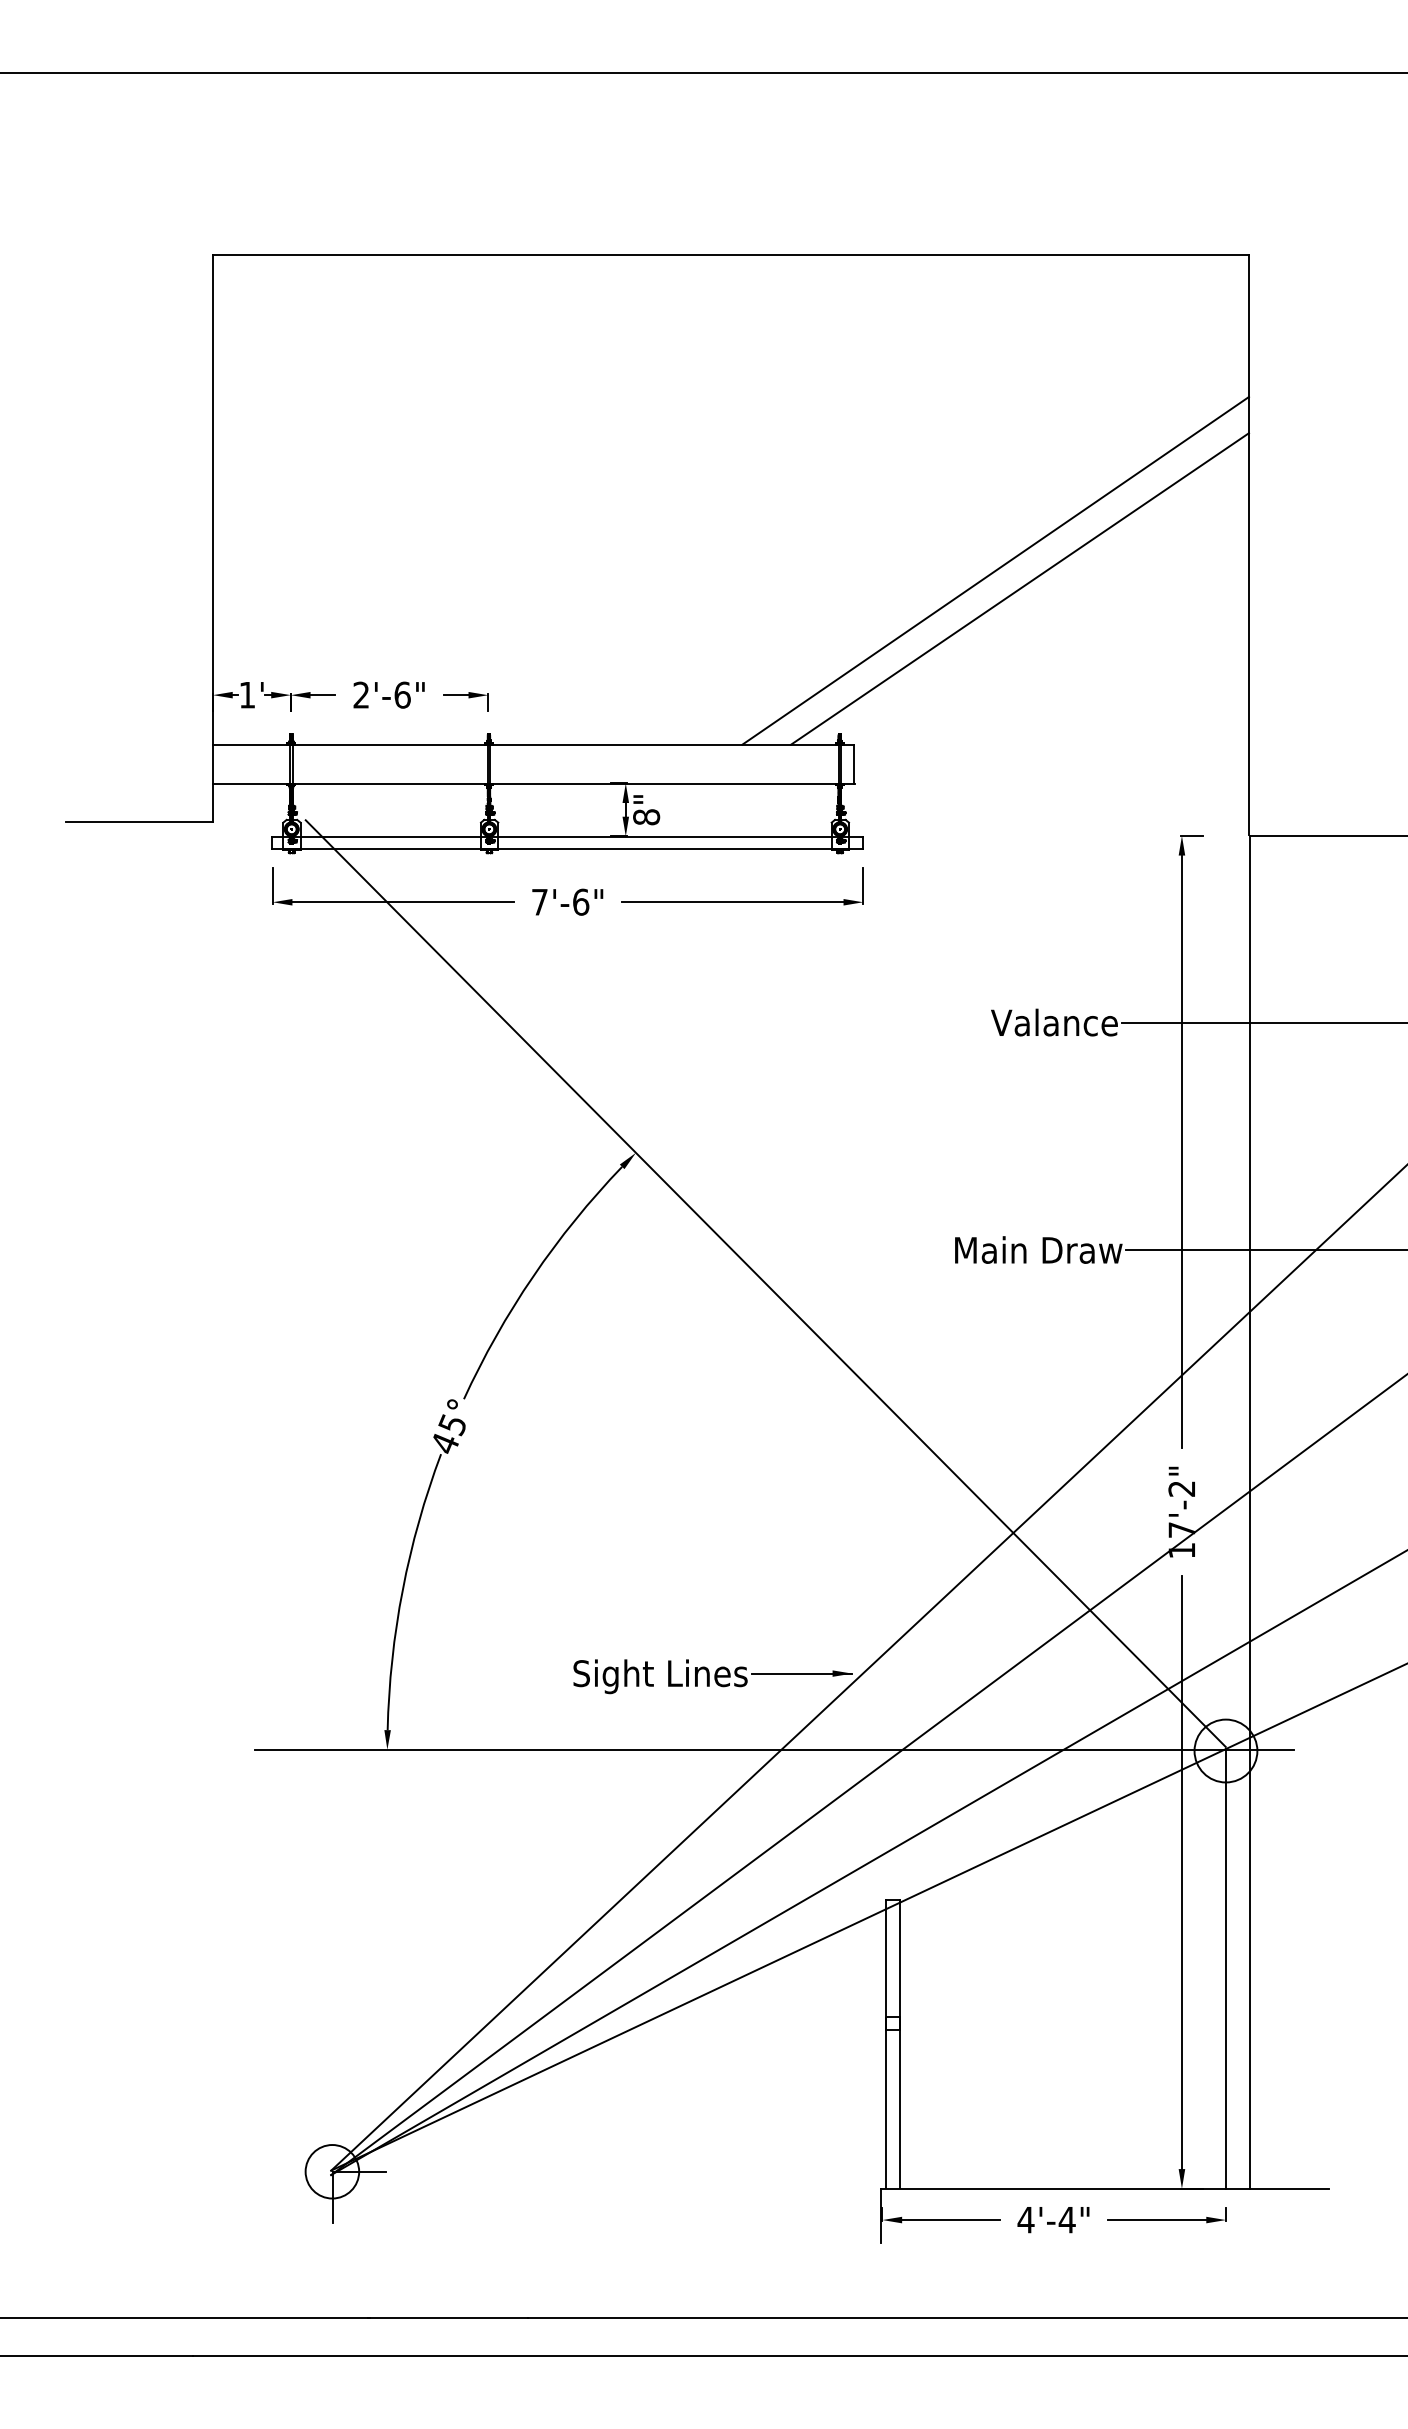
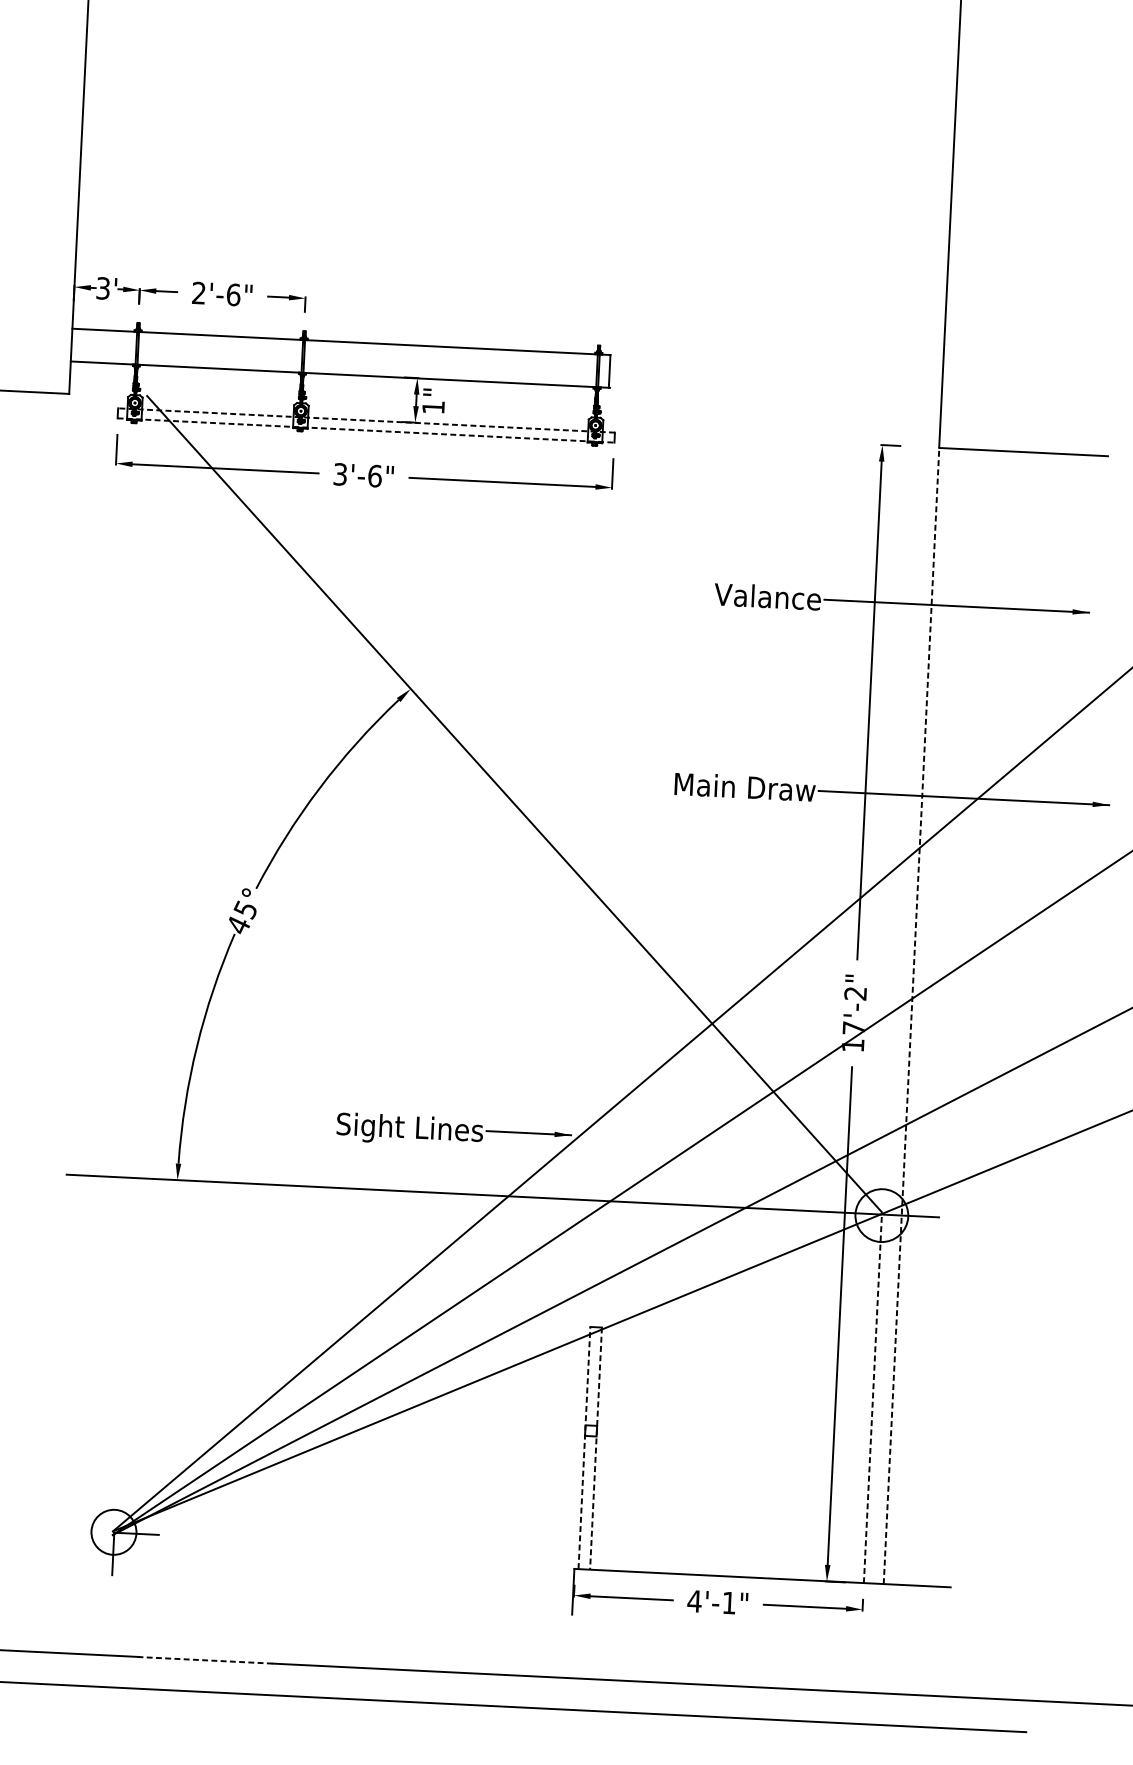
line: (995, 570) -> (736, 214), removed
line: (1019, 588) -> (756, 230), removed
text: (247, 694) -> (103, 287), 1' -> 3'
text: (646, 817) -> (433, 407), 8" -> 1"
line: (567, 836) -> (366, 420), solid -> dashed
line: (567, 848) -> (365, 430), solid -> dashed
text: (539, 901) -> (340, 473), 7'-6" -> 3'-6"
line: (1249, 1511) -> (911, 1015), solid -> dashed
line: (1225, 1968) -> (872, 1398), solid -> dashed
line: (886, 2043) -> (584, 1447), solid -> dashed
line: (900, 2044) -> (596, 1448), solid -> dashed
text: (1066, 2220) -> (728, 1603), 4'-4" -> 4'-1"
line: (448, 2318) -> (205, 1660), solid -> dashed

